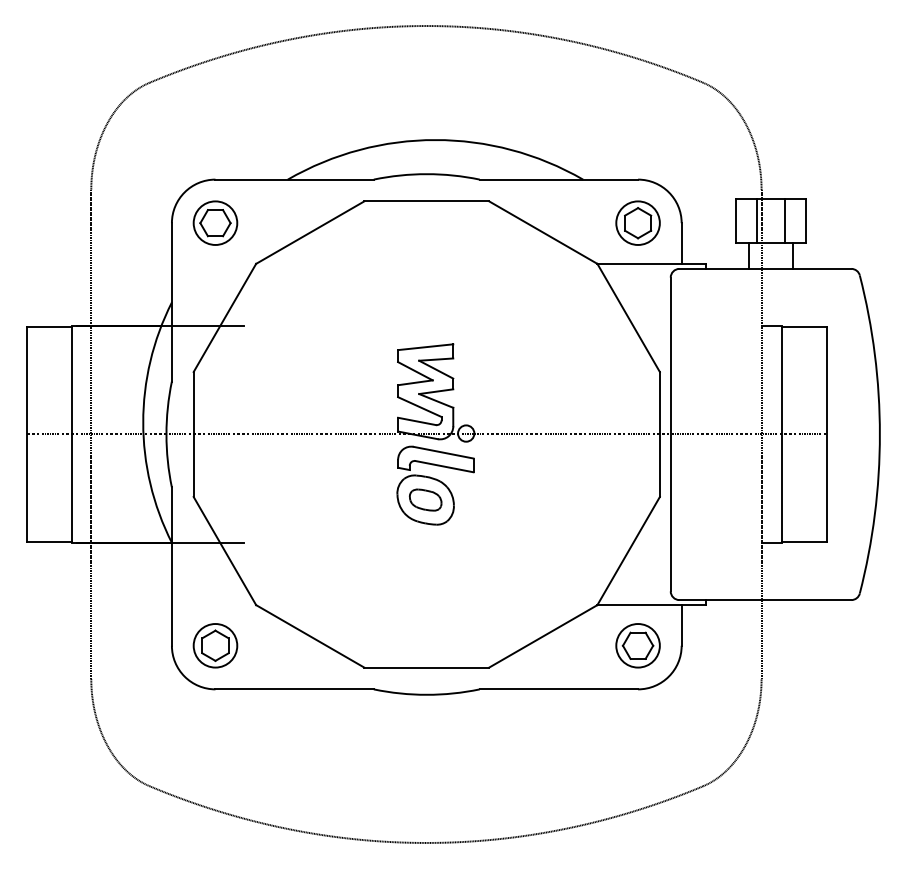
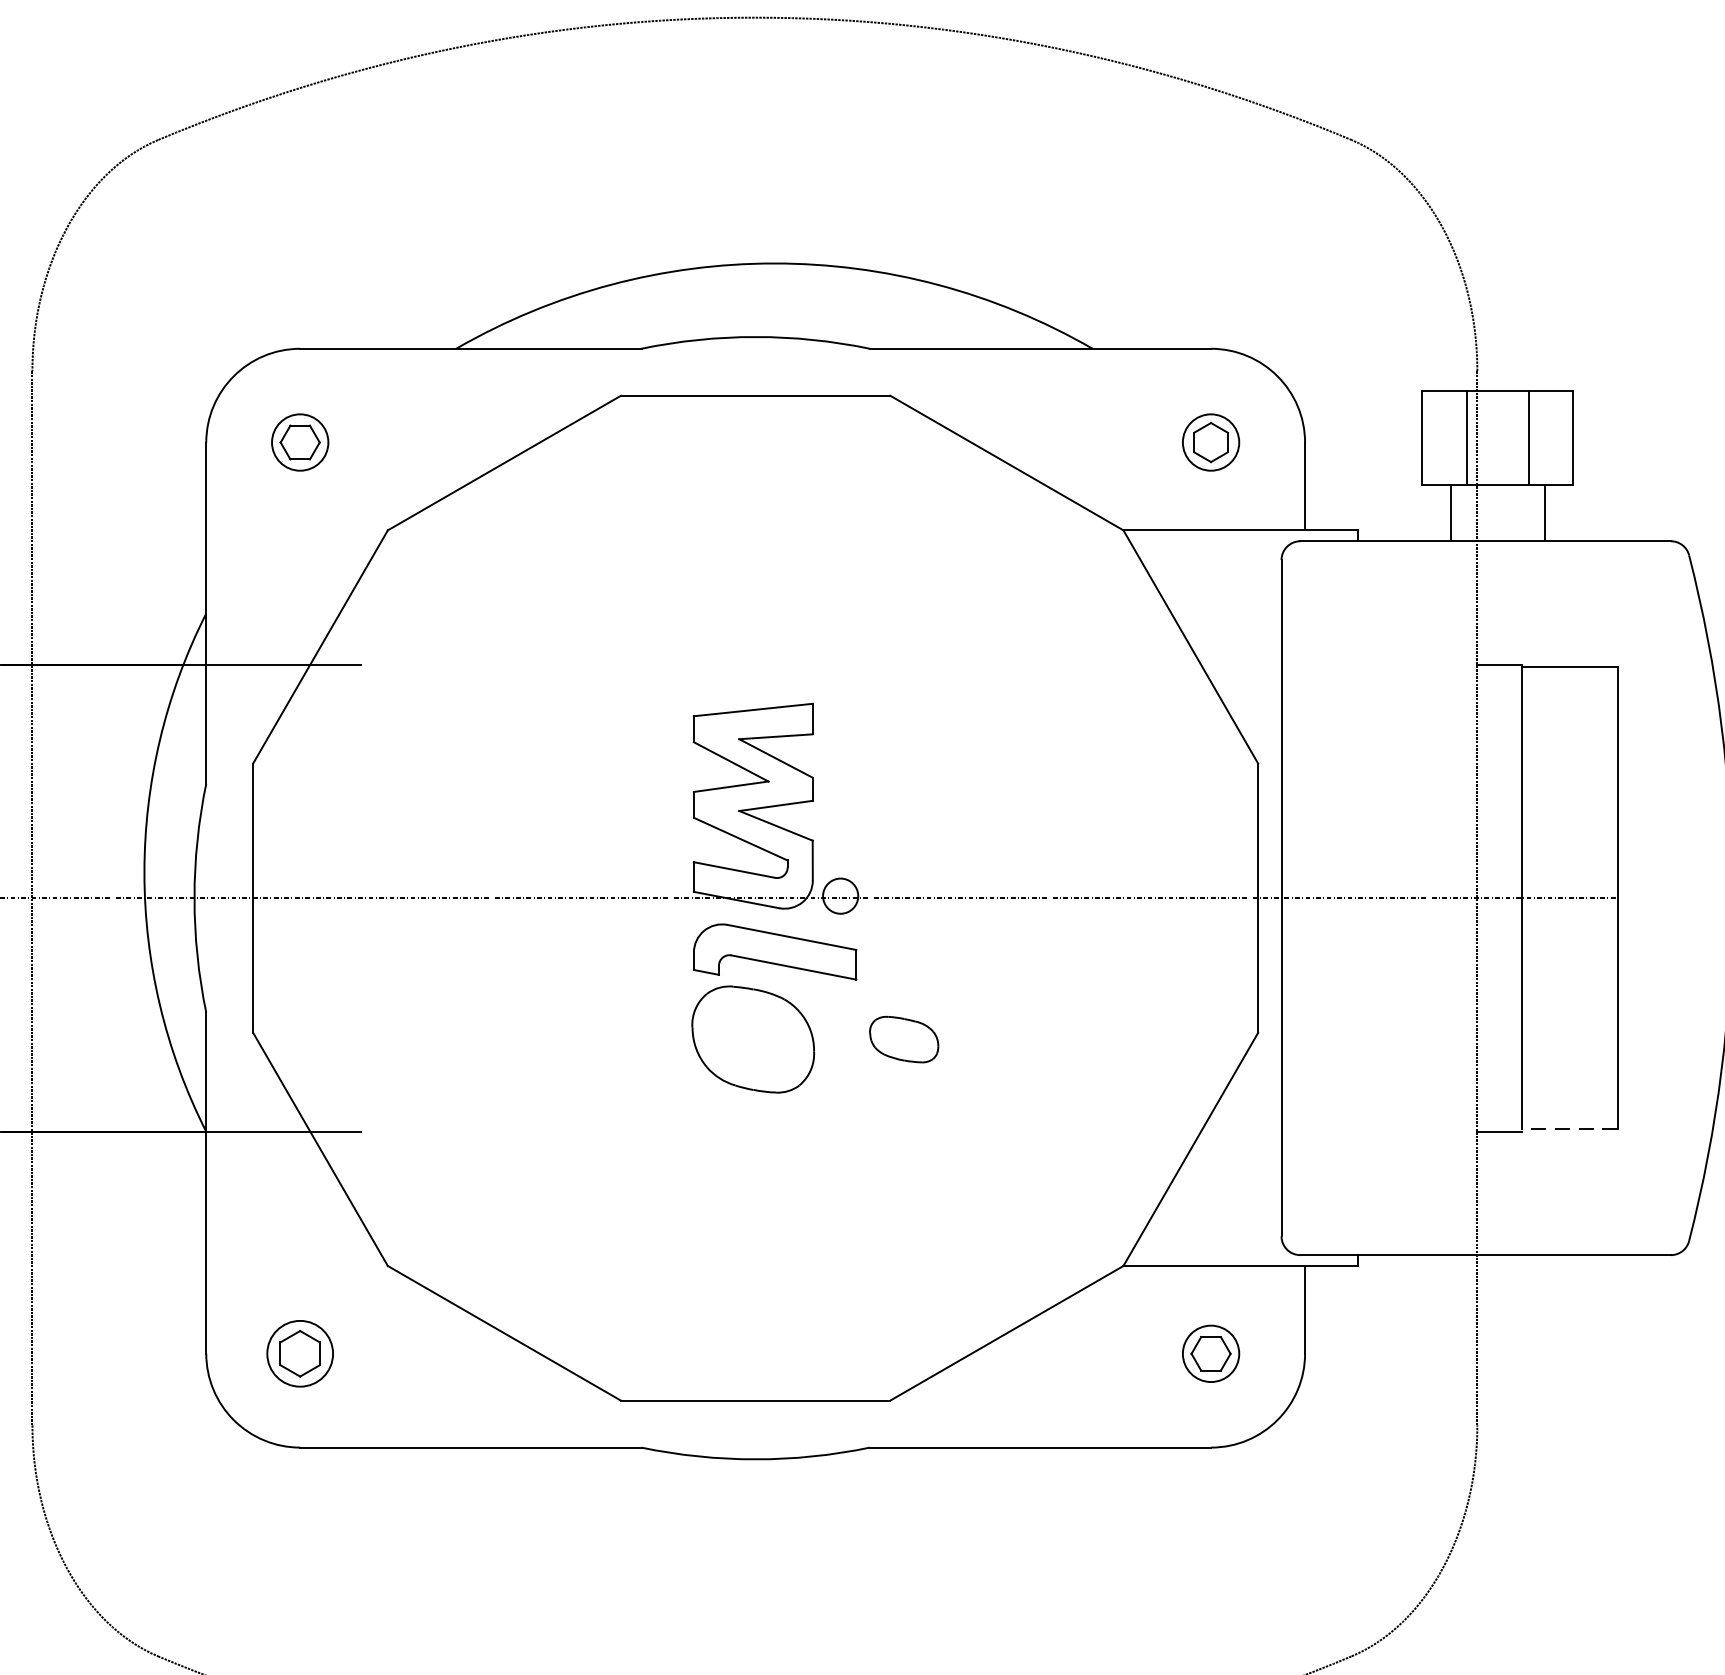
part: (215, 222) -> (300, 441), size x0.6
part: (637, 222) -> (1209, 441), size x0.6
part: (425, 499) -> (903, 1038), moved
line: (803, 541) -> (1567, 1128), solid -> dashed
part: (215, 645) -> (300, 1353), size x0.7
part: (637, 645) -> (1209, 1353), size x0.6

